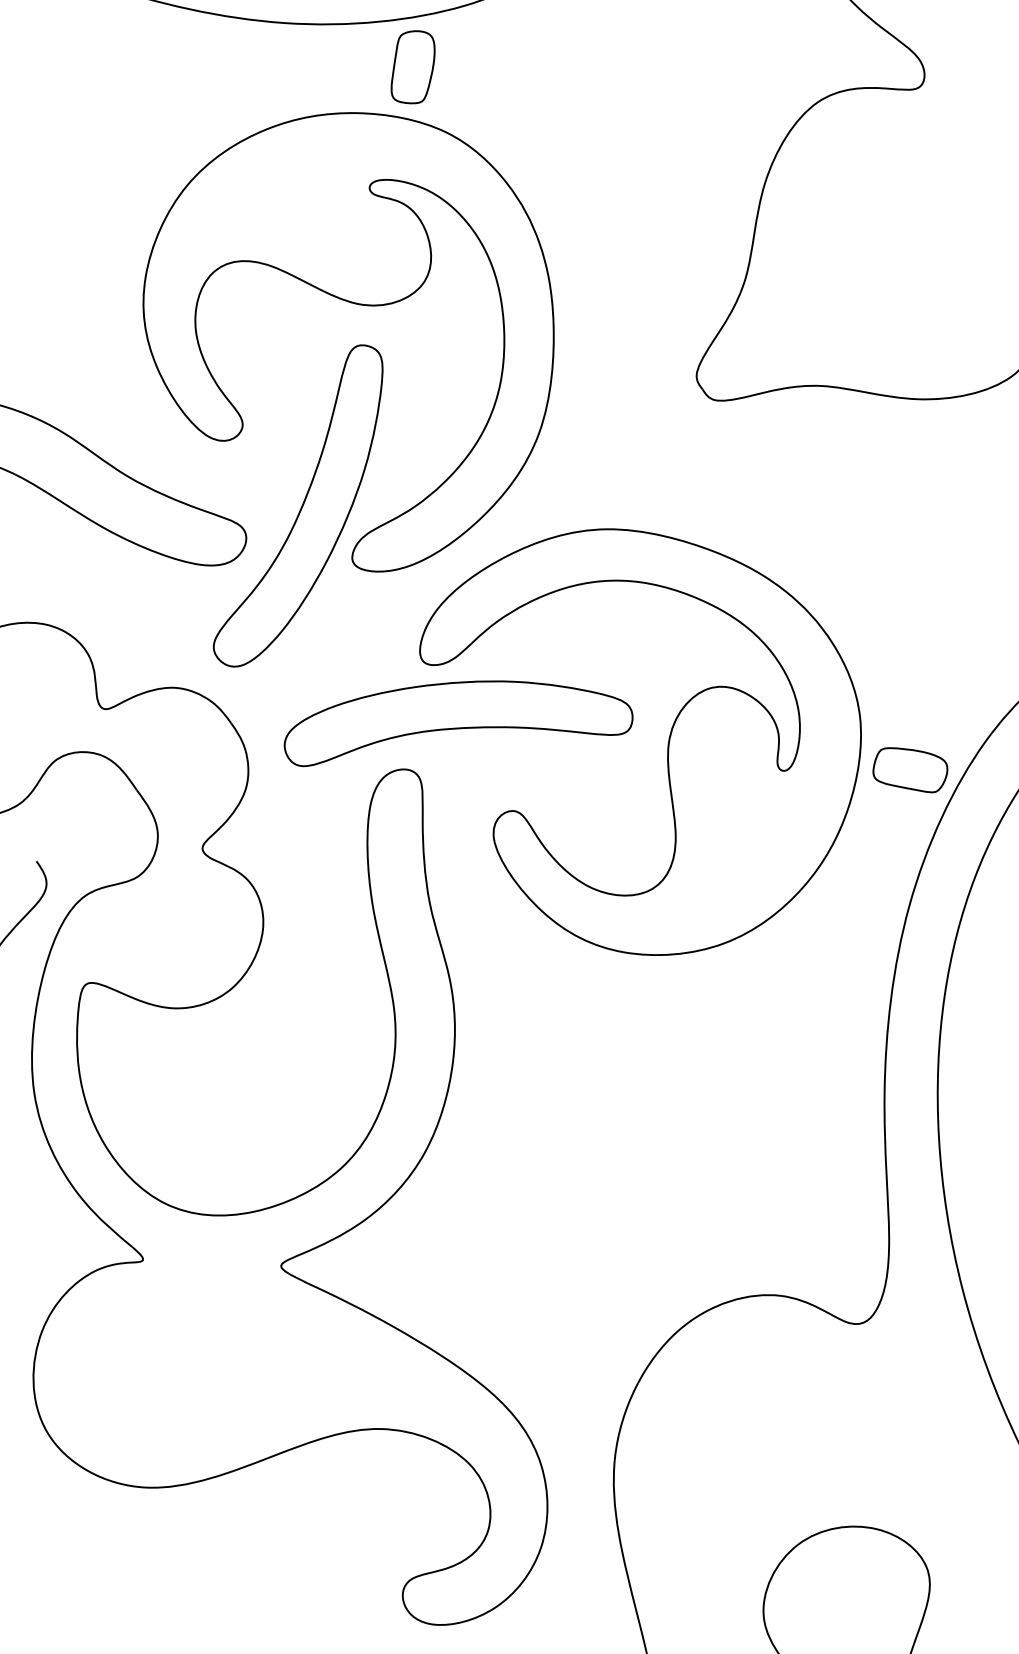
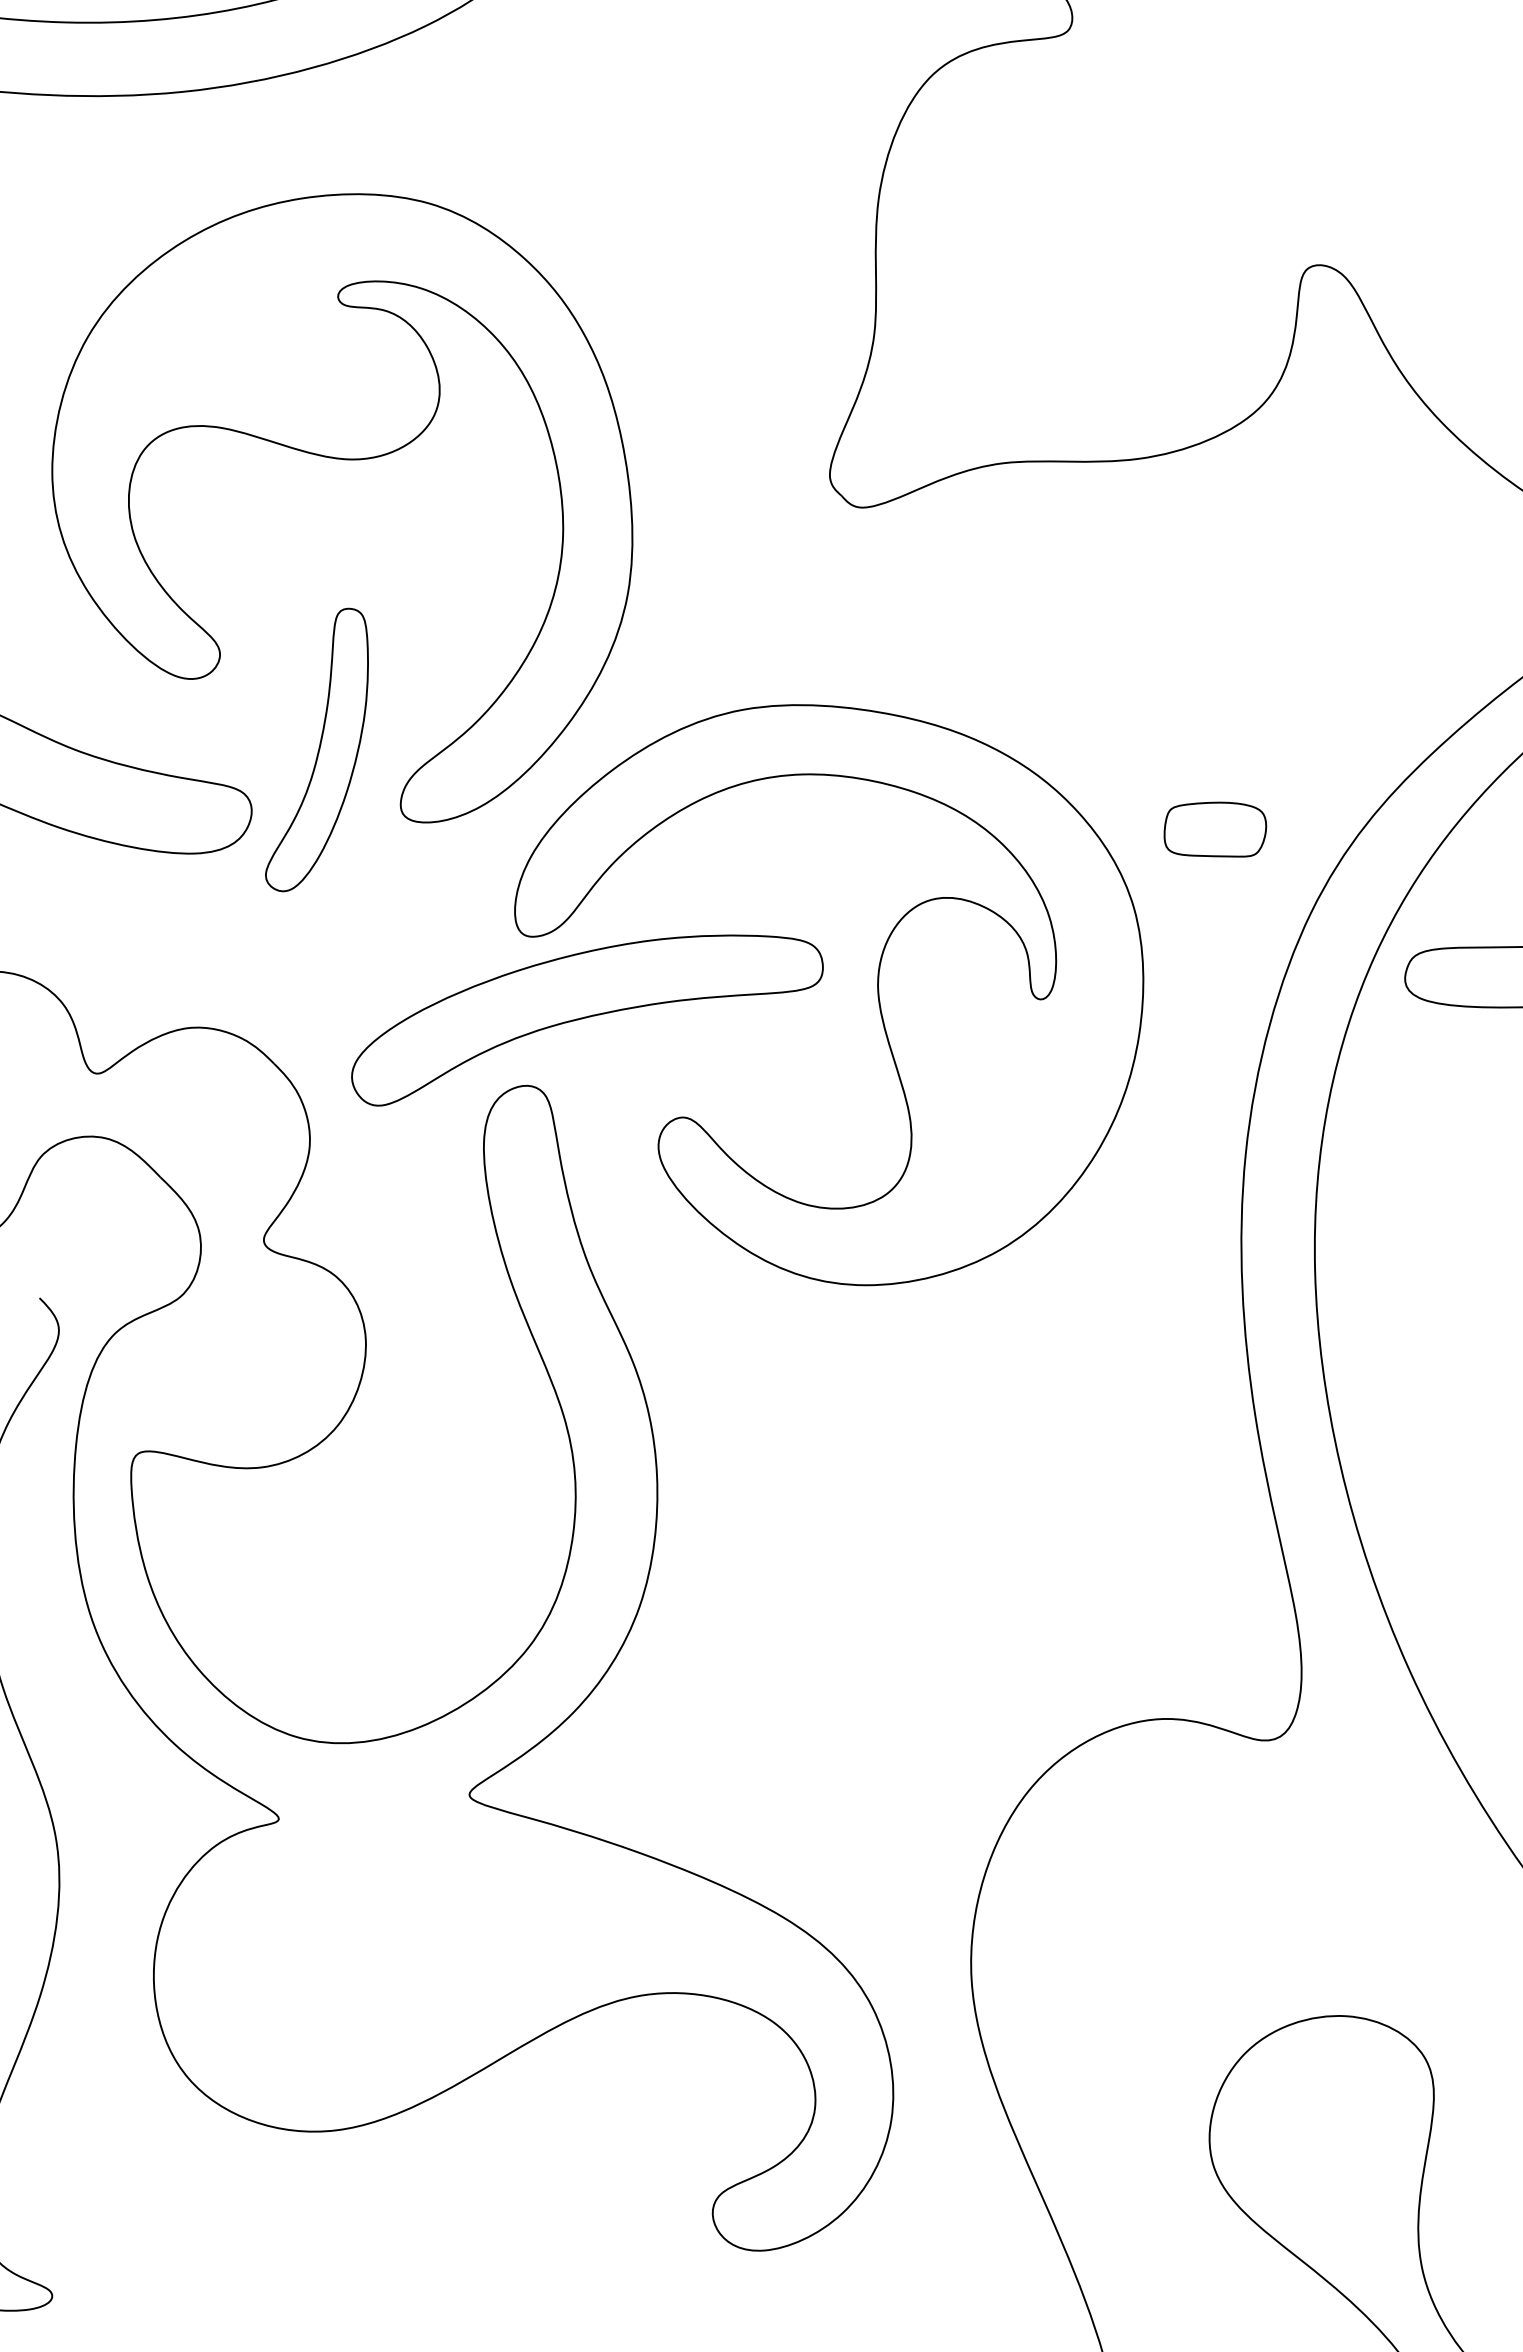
part: (413, 66) -> (369, 121), removed
part: (299, 505) -> (316, 749), size x0.6
part: (910, 769) -> (1215, 829), moved

